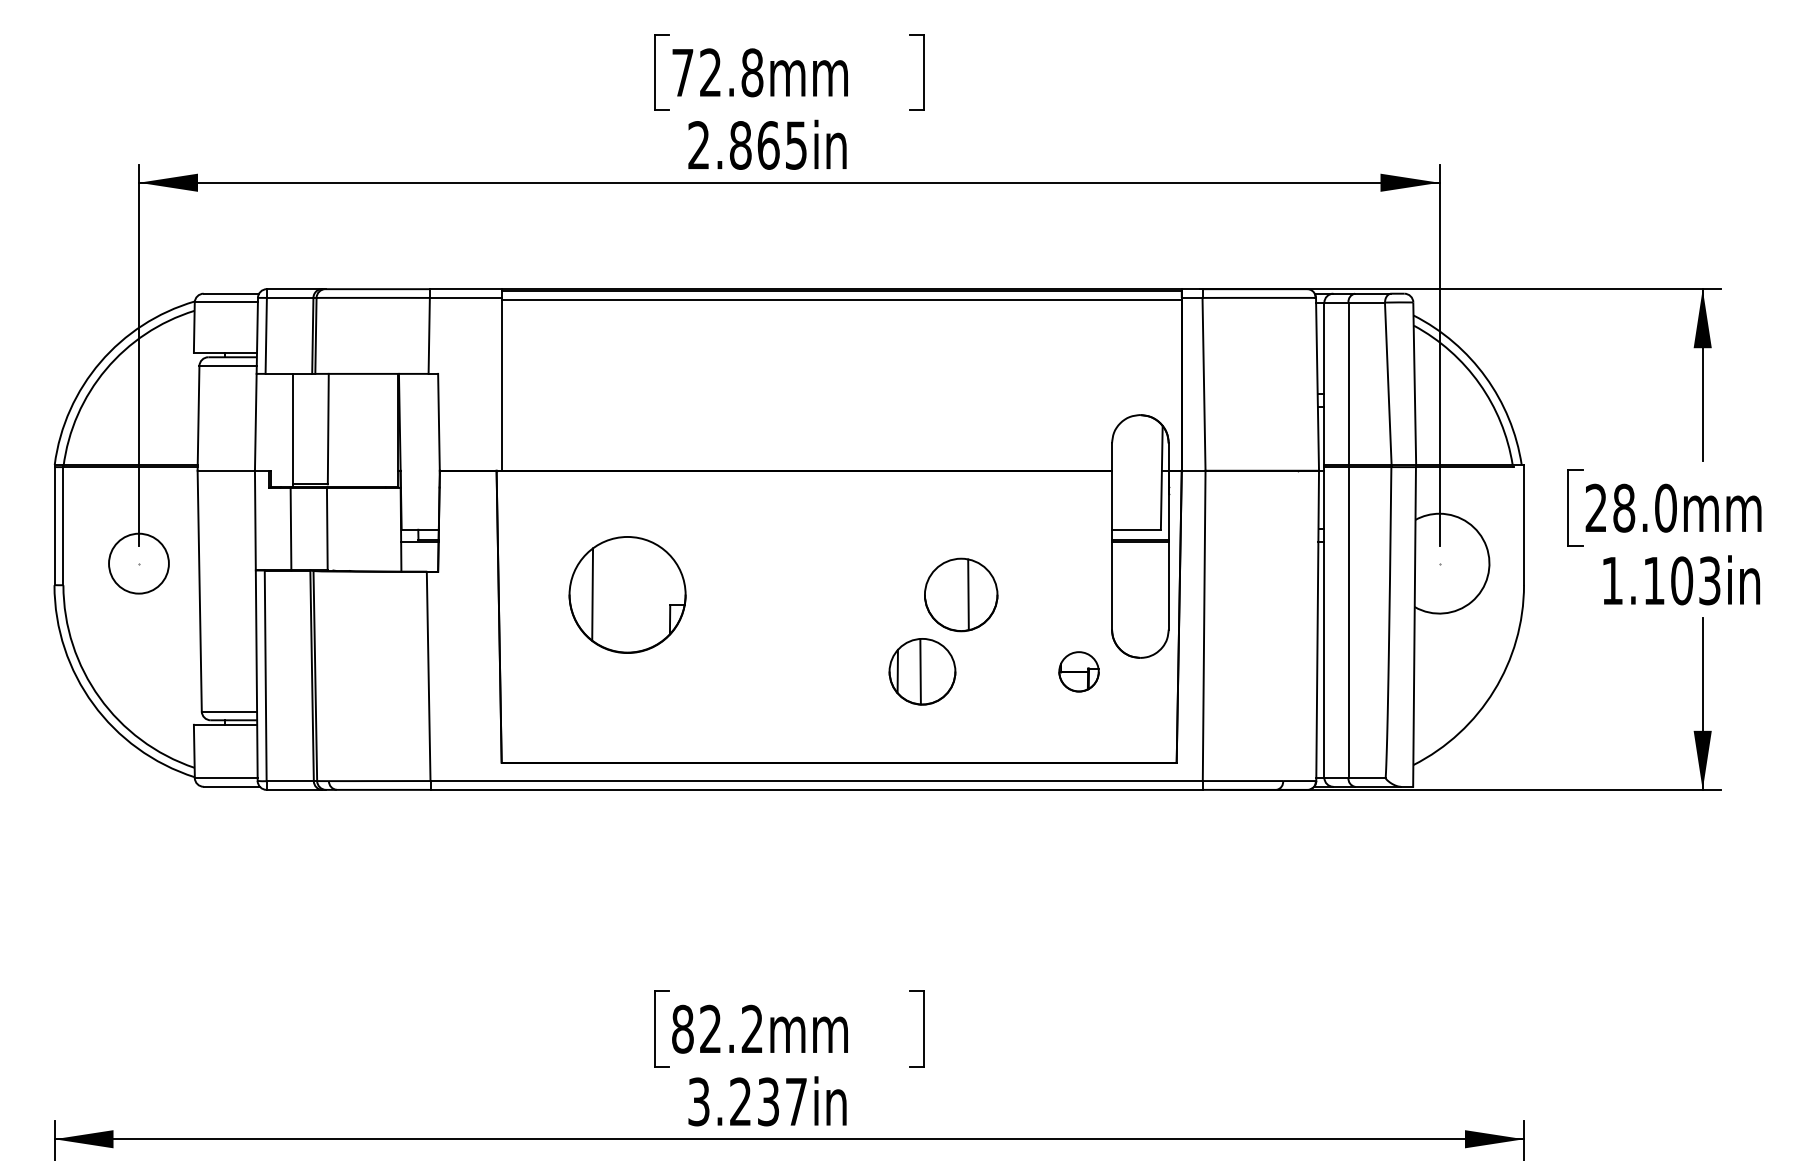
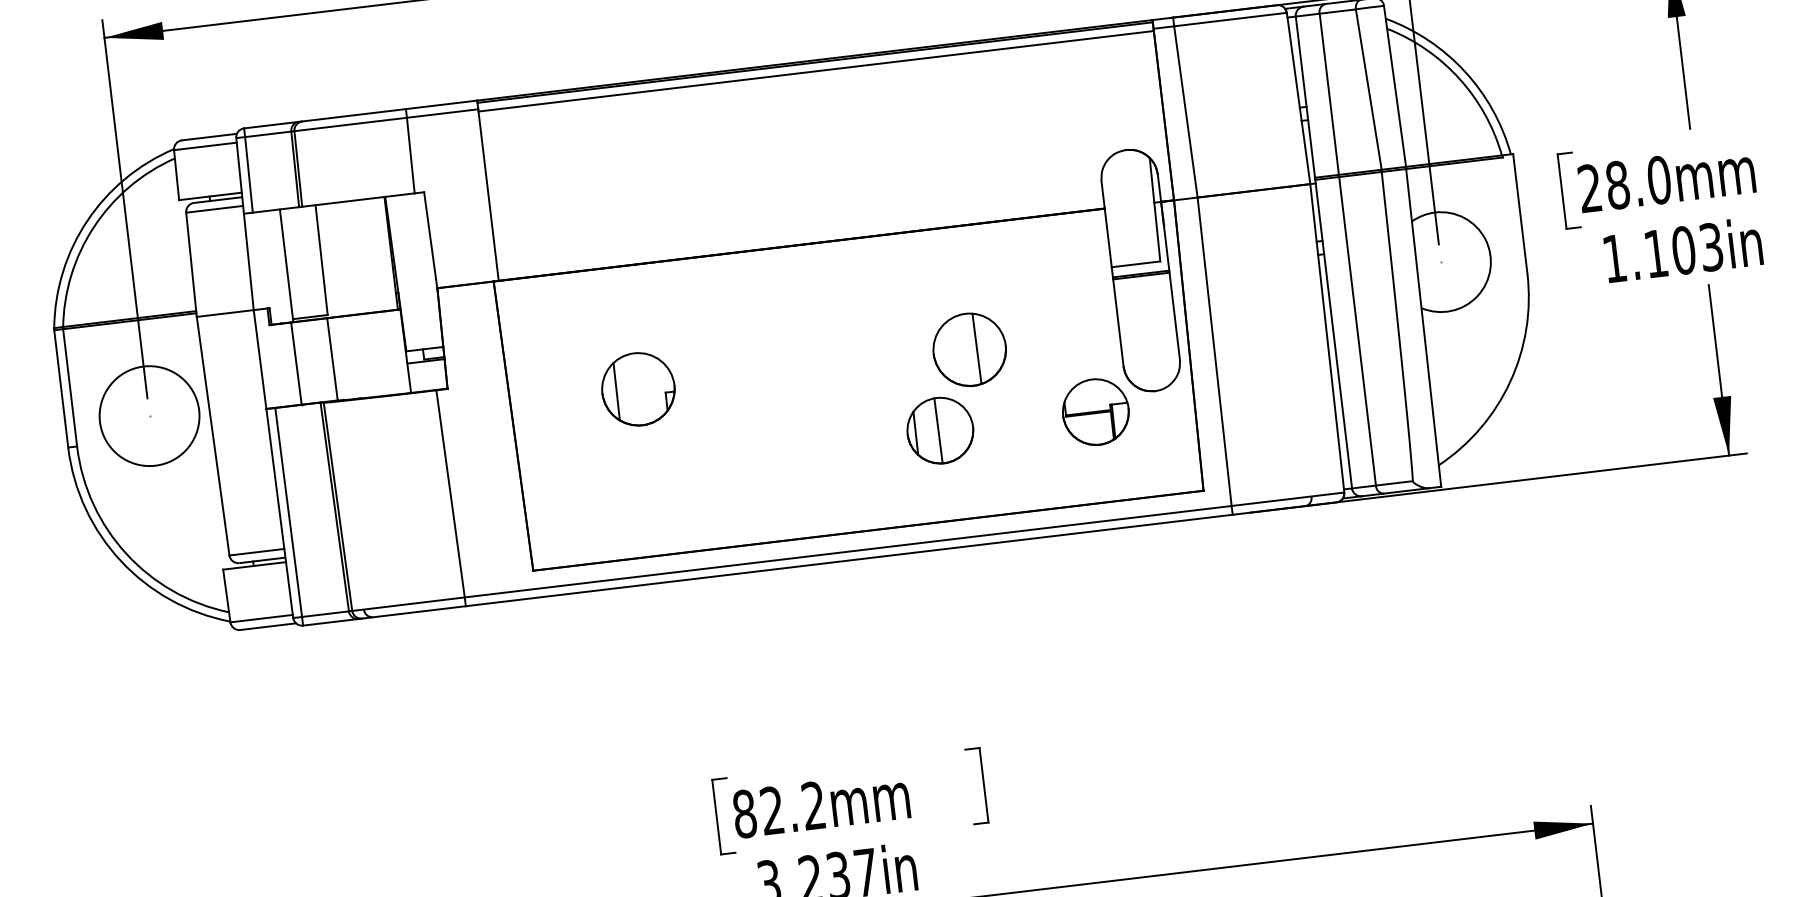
circle: (138, 563) -> (149, 416), size x1.67
part: (627, 594) -> (638, 388), size x0.62
part: (1078, 671) -> (1095, 411), size x1.67

